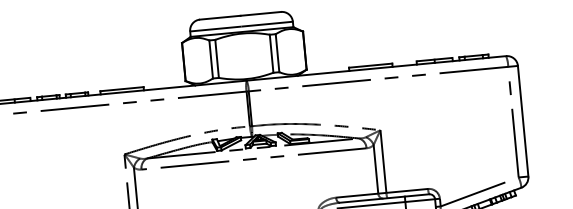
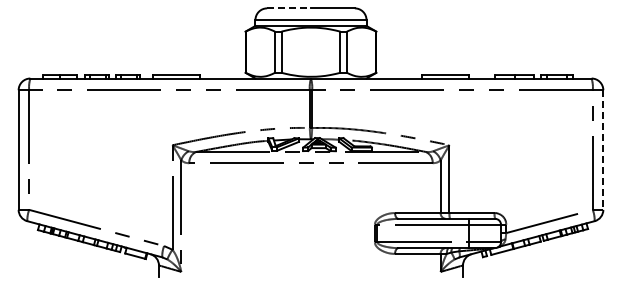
line: (220, 17) -> (289, 8), solid -> dashed
line: (523, 121) -> (603, 150), solid -> dashed

